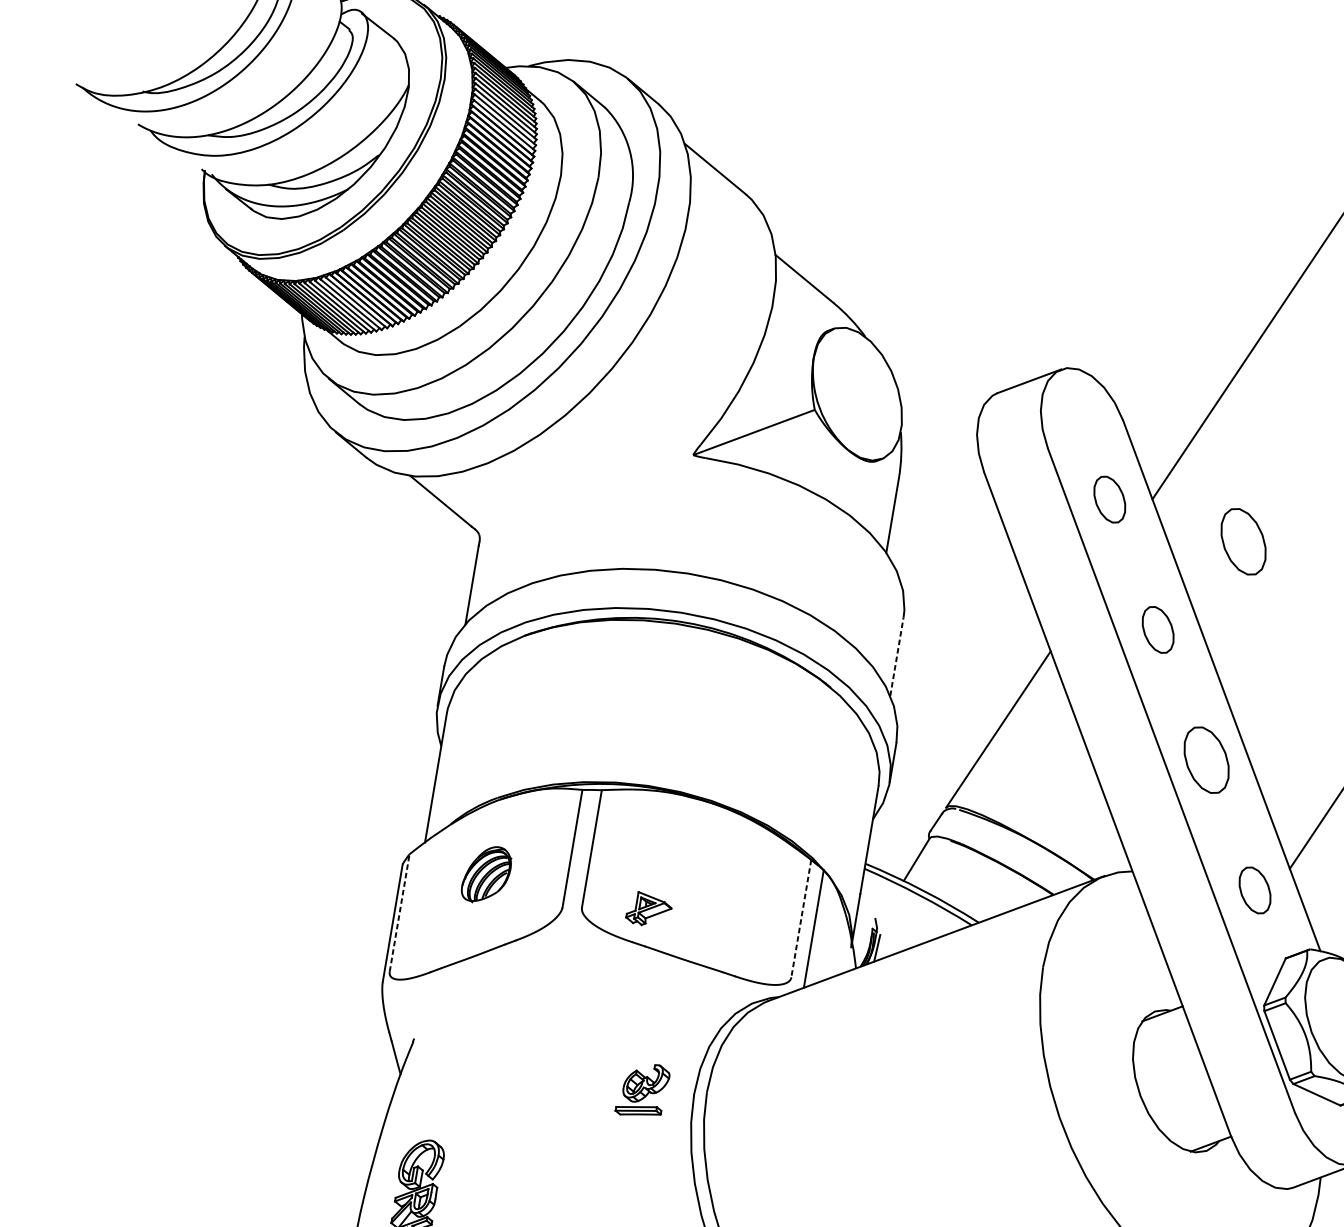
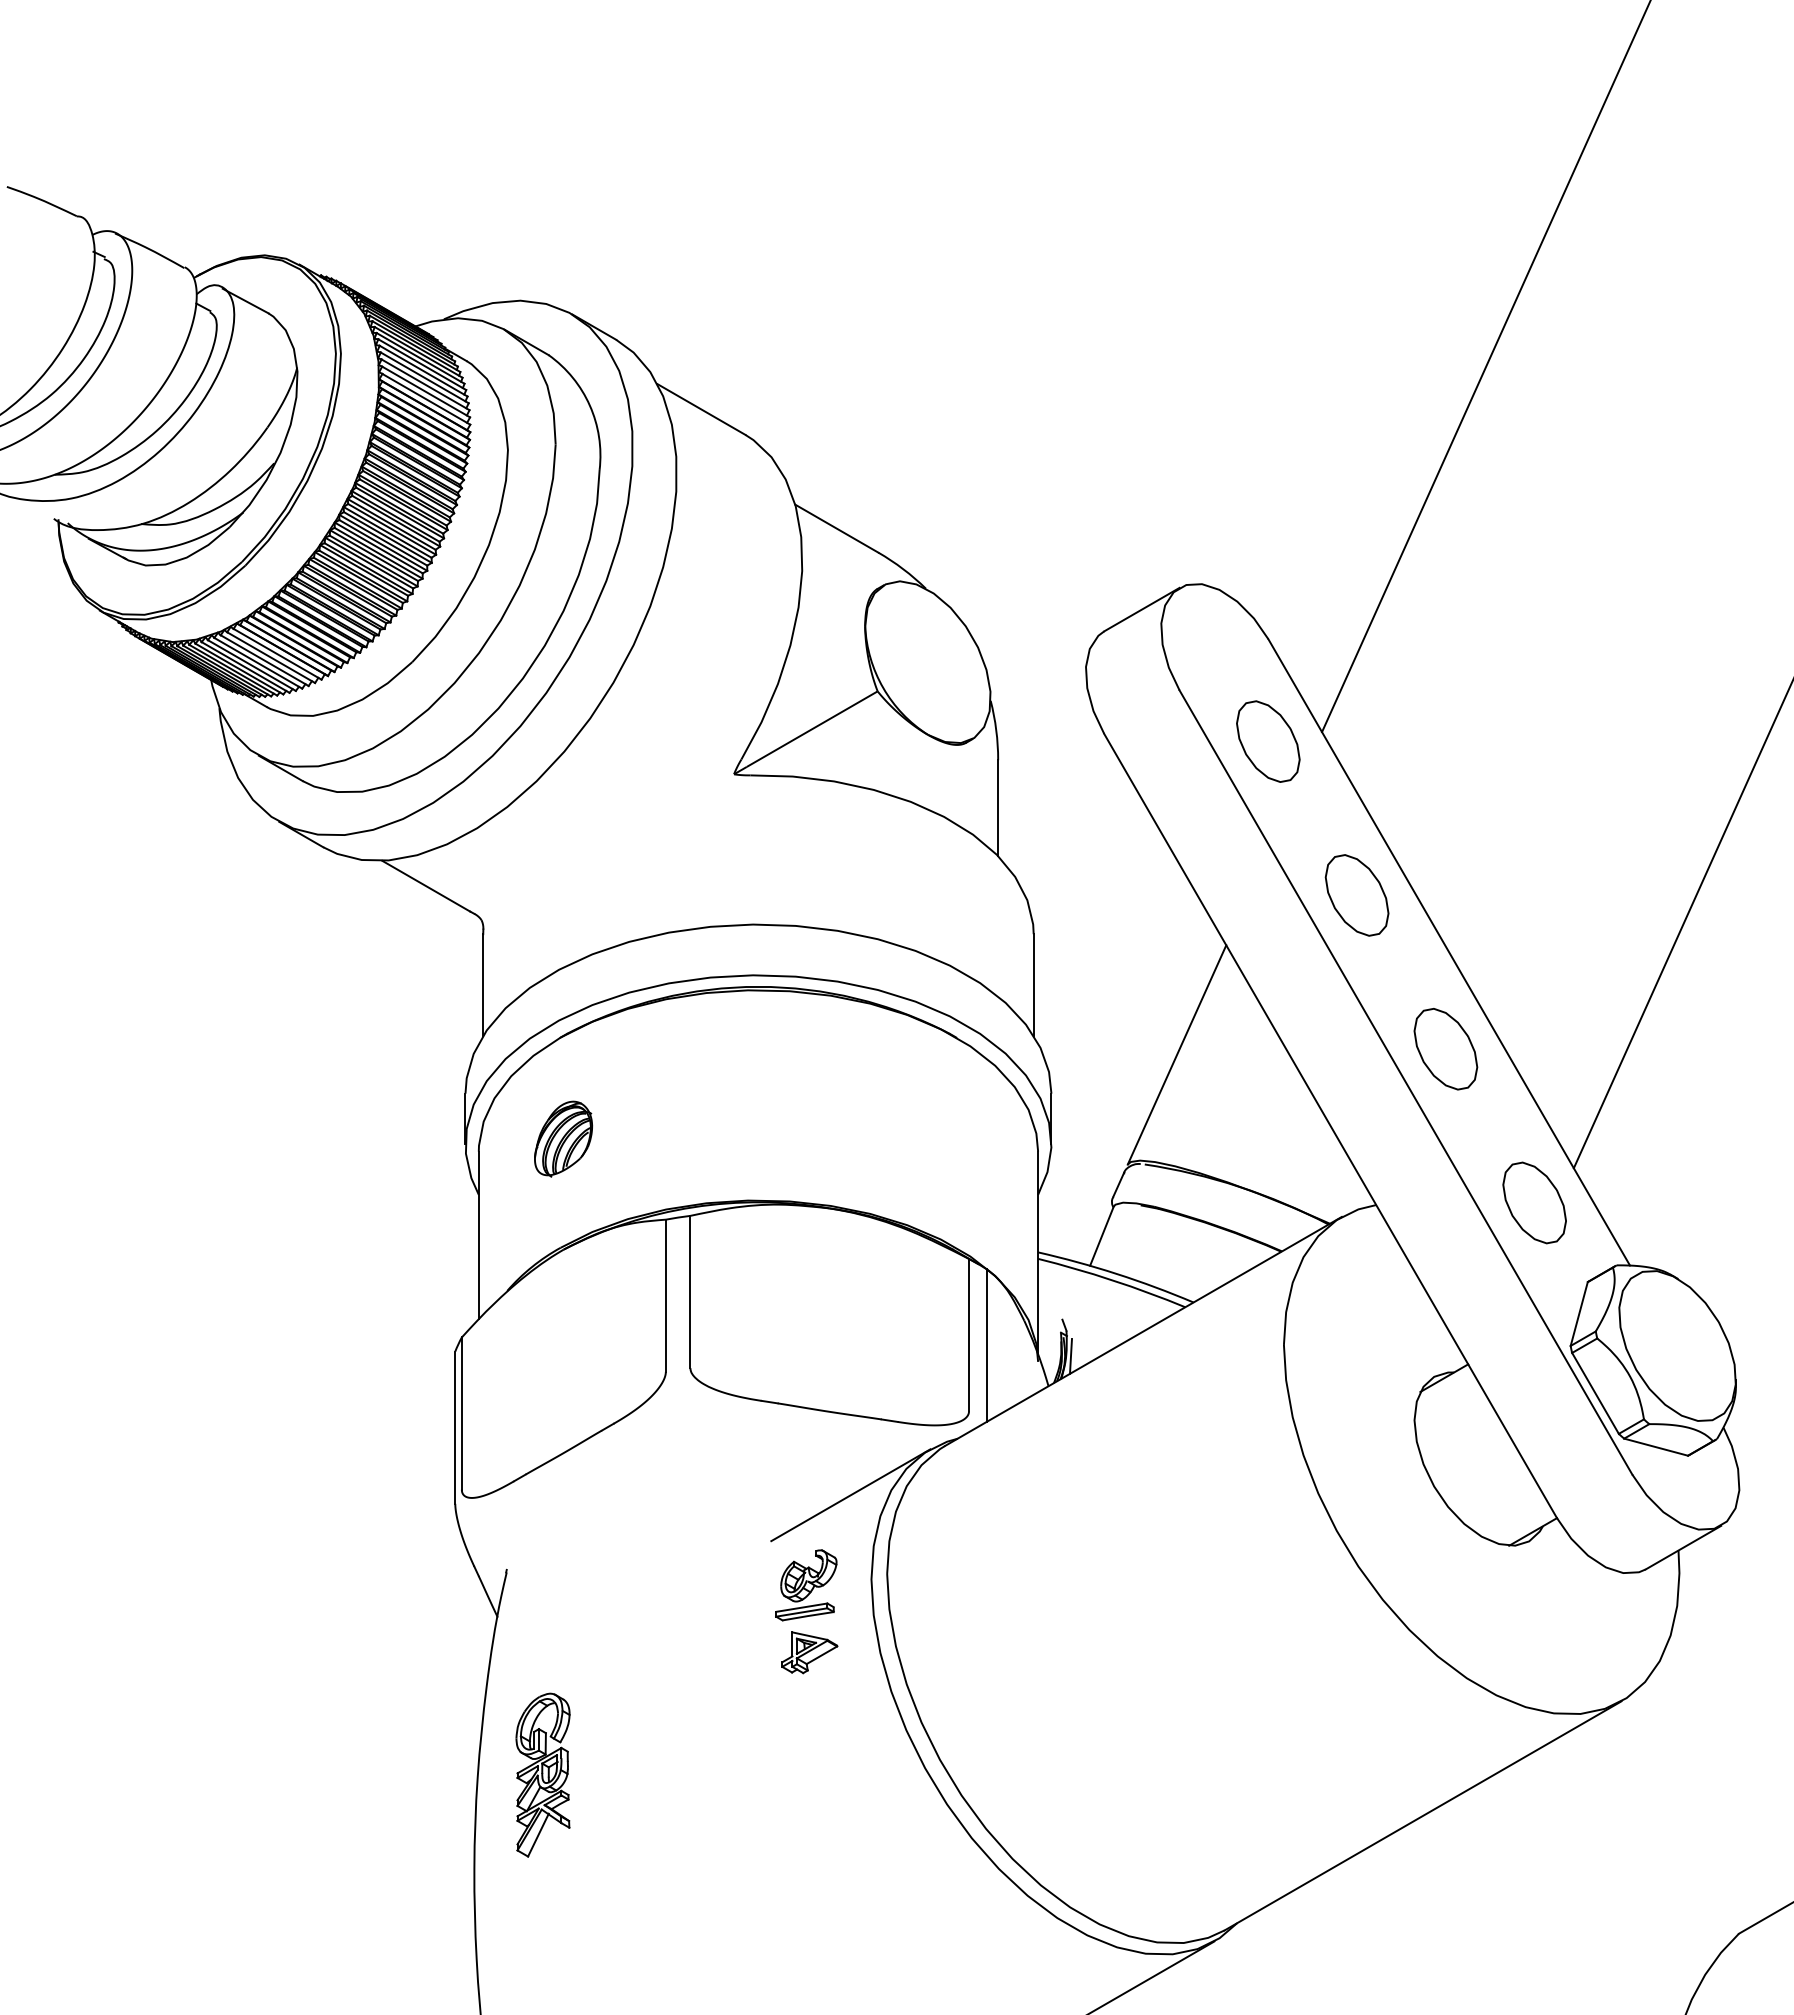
part: (1109, 499) -> (1268, 741), size x1.43
part: (1243, 541) -> (1445, 766), removed
part: (1157, 629) -> (1356, 895), size x1.43
line: (896, 656) -> (1033, 984), dashed -> solid
part: (486, 874) -> (563, 1138), moved
part: (1255, 890) -> (1534, 1202), size x1.43
part: (649, 909) -> (809, 1652), moved
line: (399, 912) -> (461, 1413), dashed -> solid
line: (801, 918) -> (969, 1335), dashed -> solid
line: (688, 1026) -> (850, 1495), added

